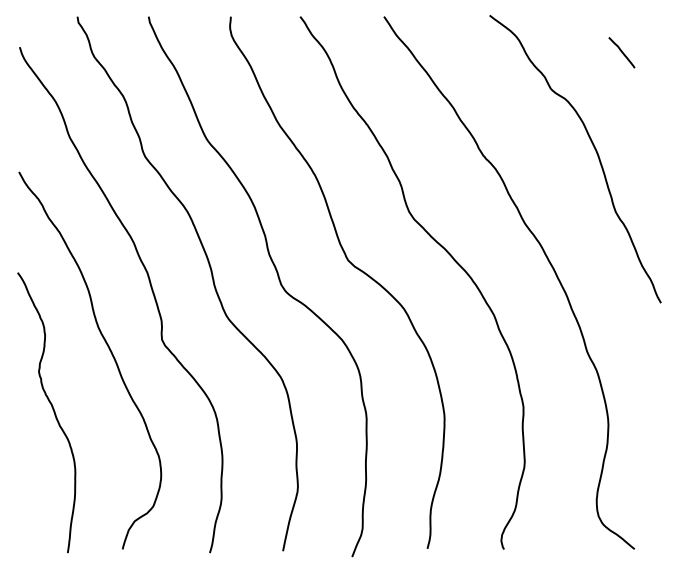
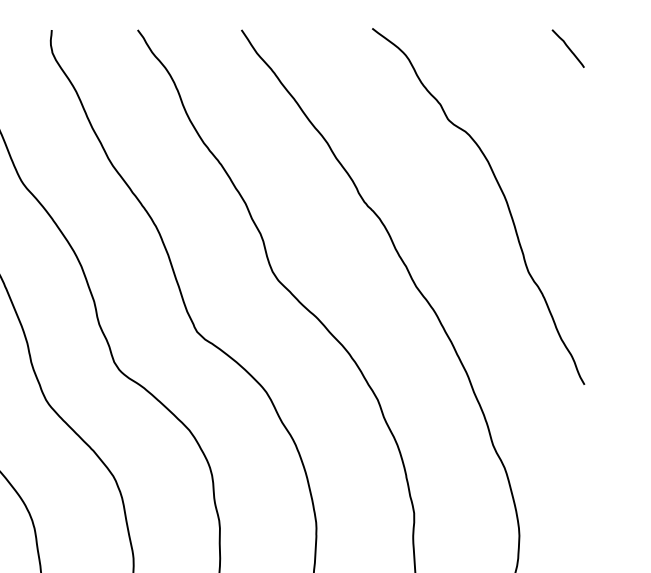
line: (621, 52) -> (567, 48), moved

